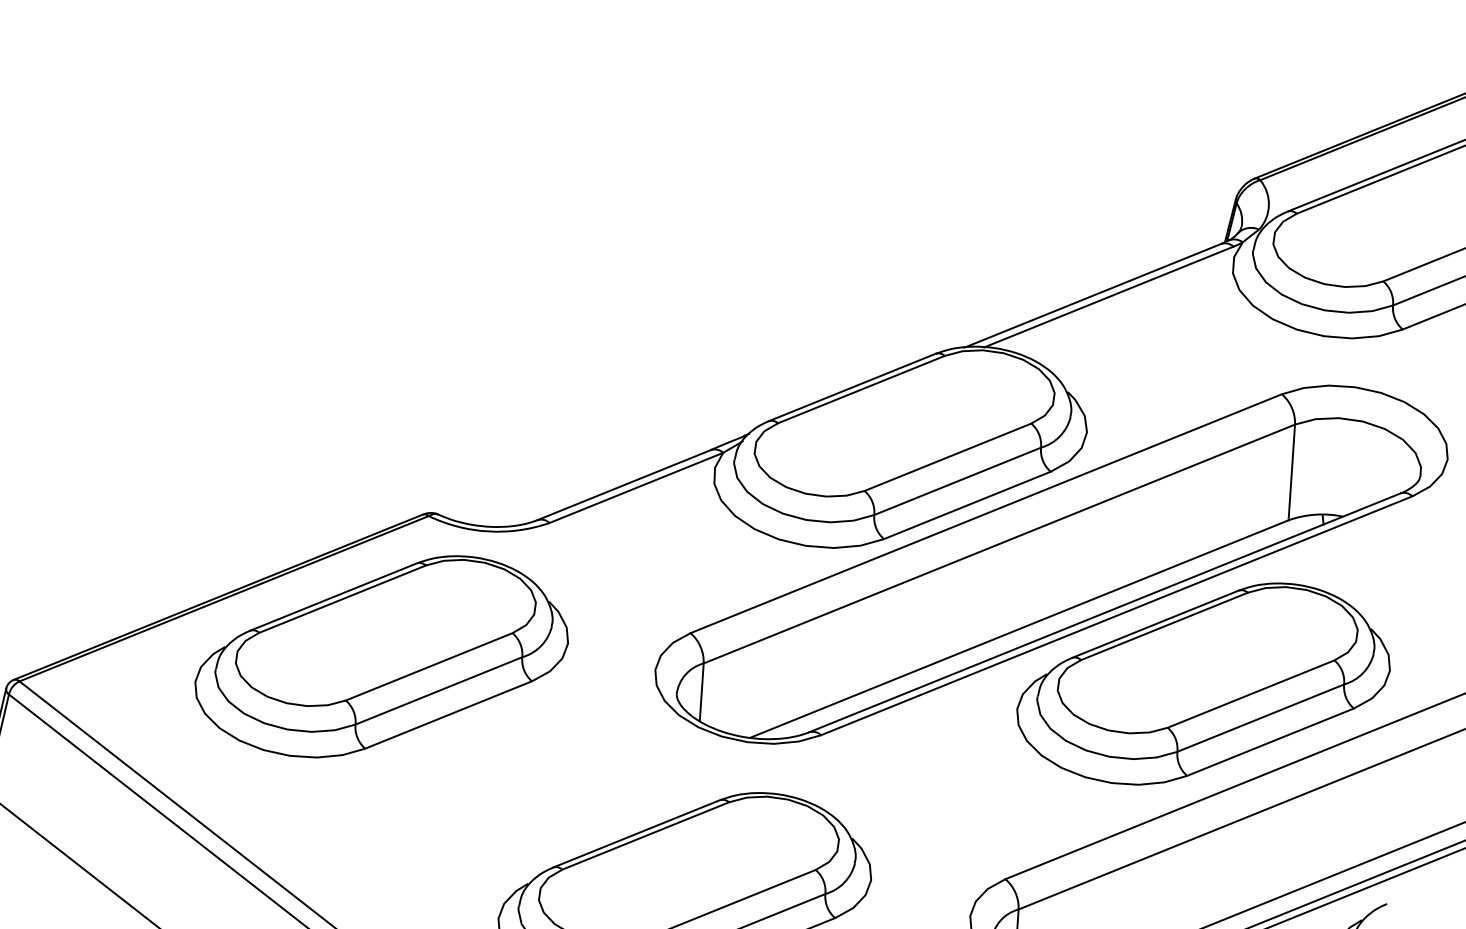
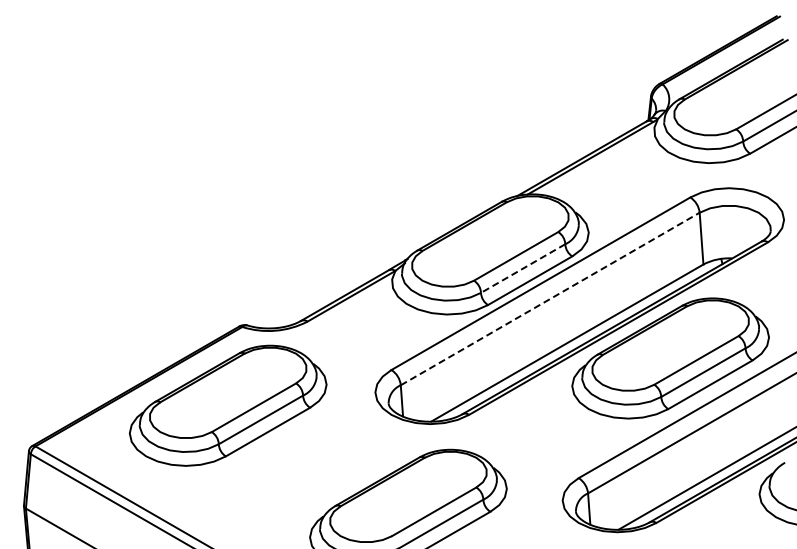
line: (958, 481) -> (523, 268), solid -> dashed
line: (999, 545) -> (550, 299), solid -> dashed

